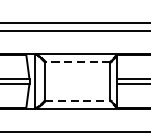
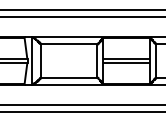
line: (77, 62) -> (68, 44), dashed -> solid
line: (78, 100) -> (69, 77), dashed -> solid

